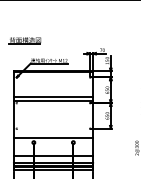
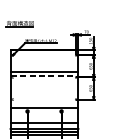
line: (54, 101) -> (45, 76), solid -> dashed

